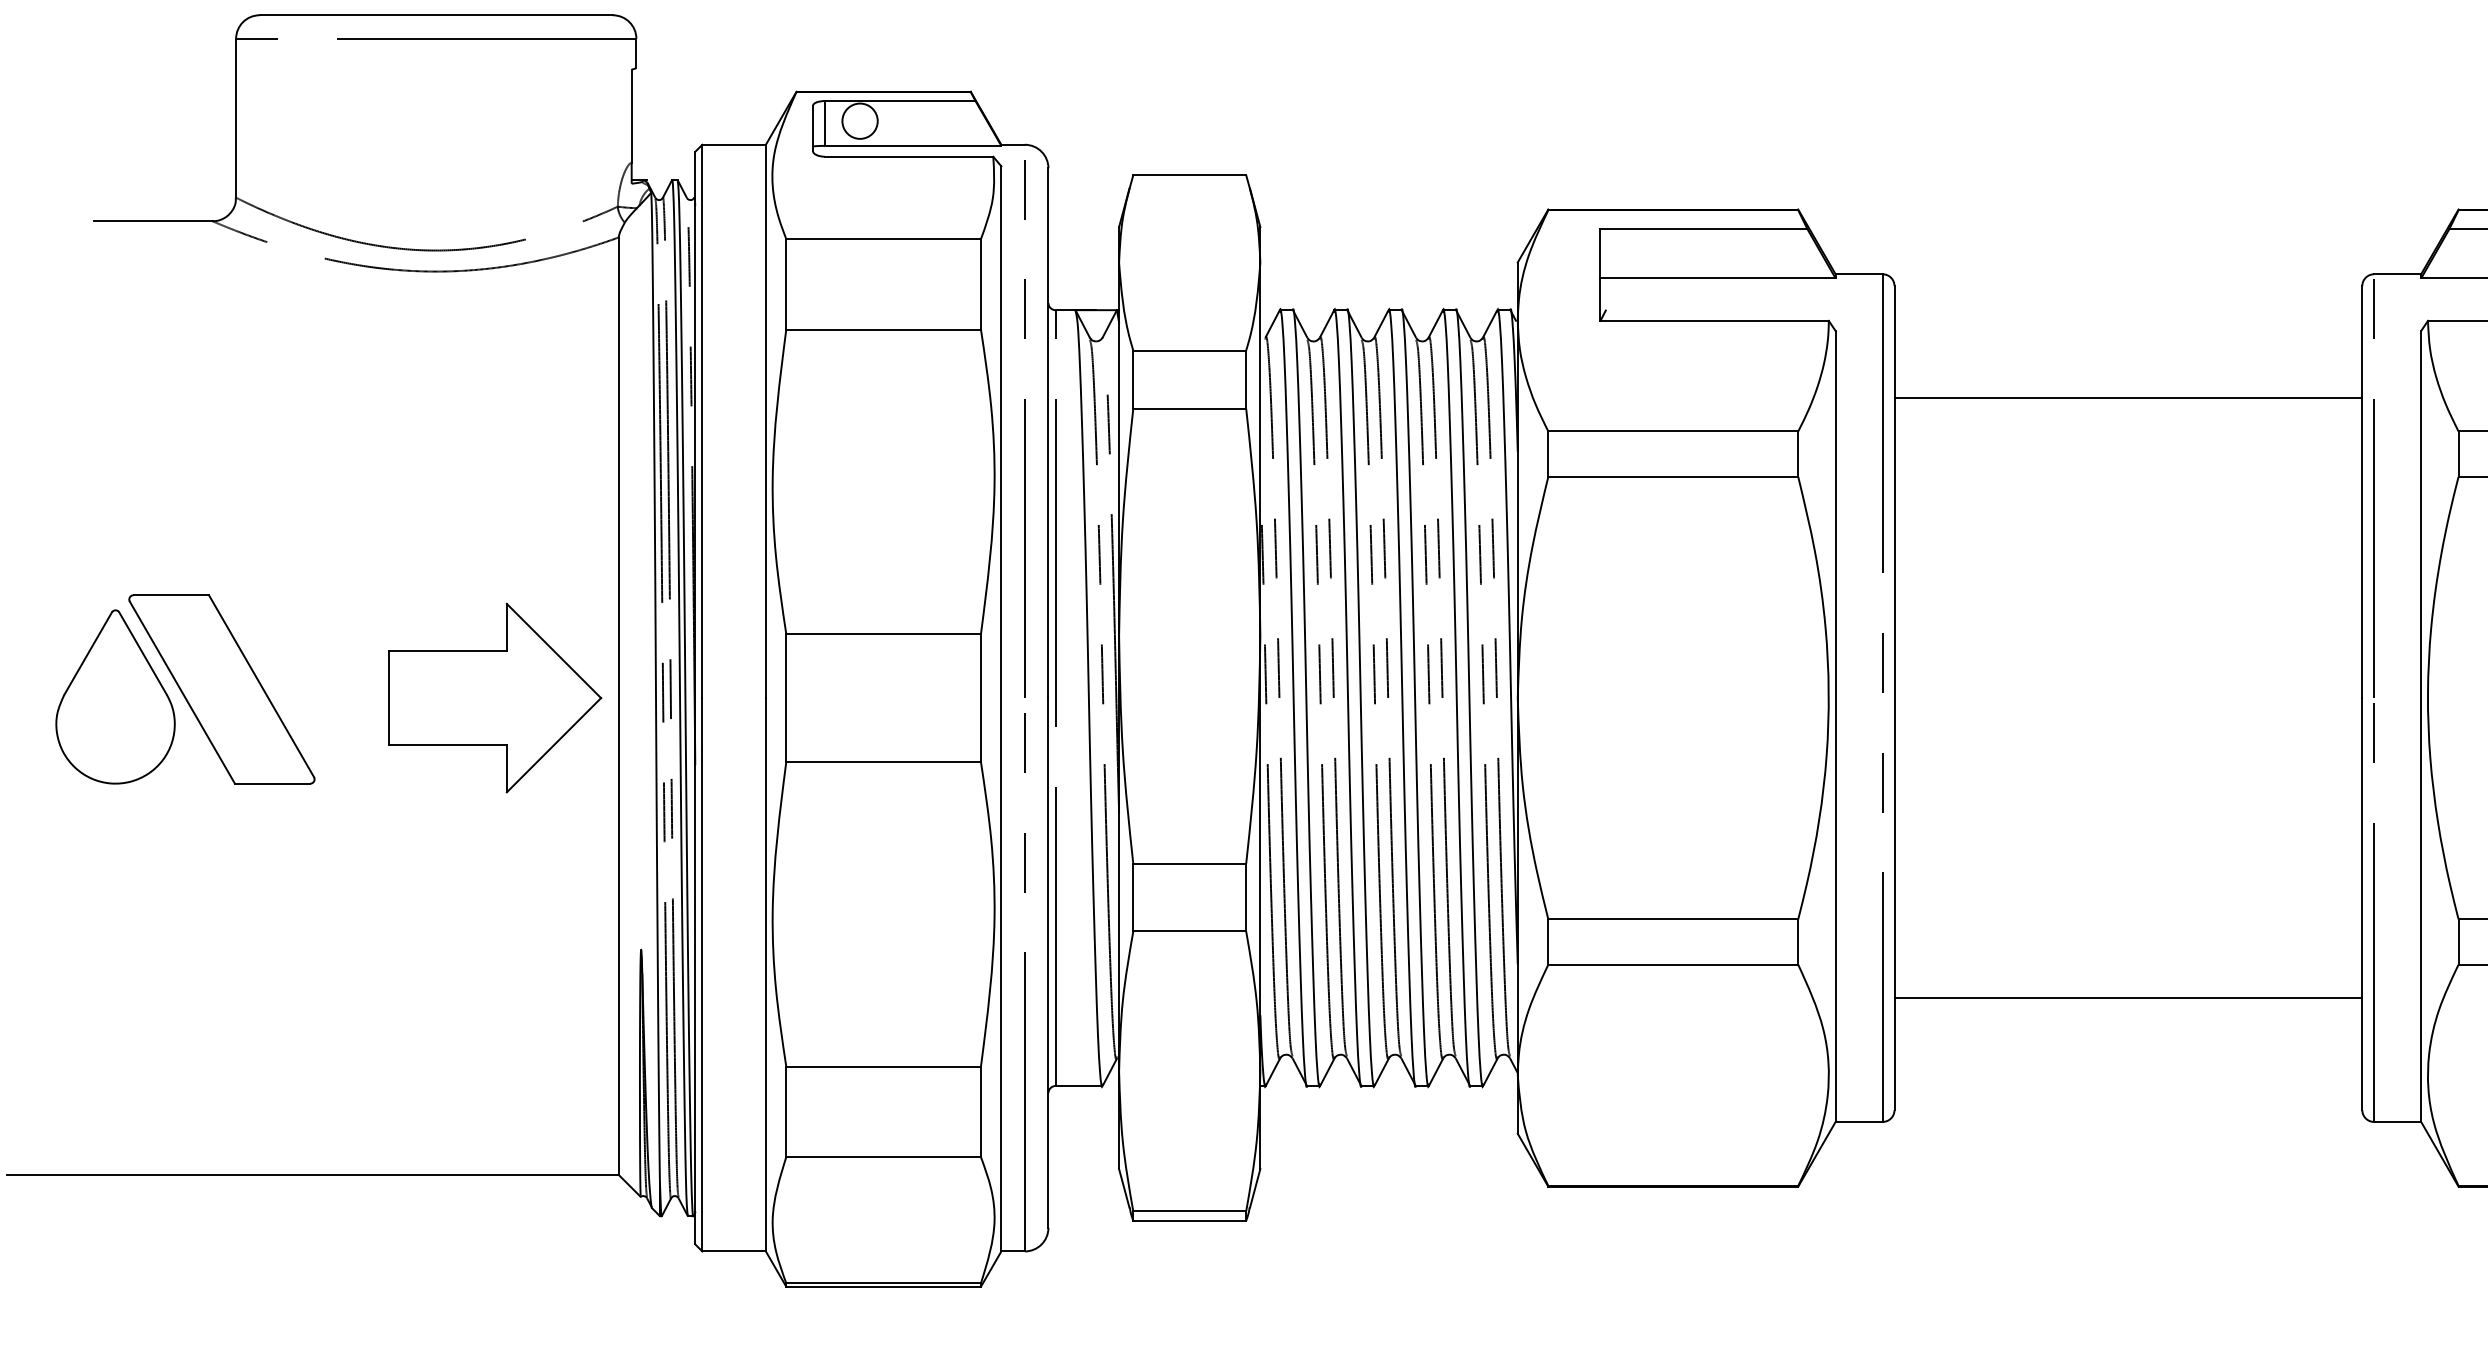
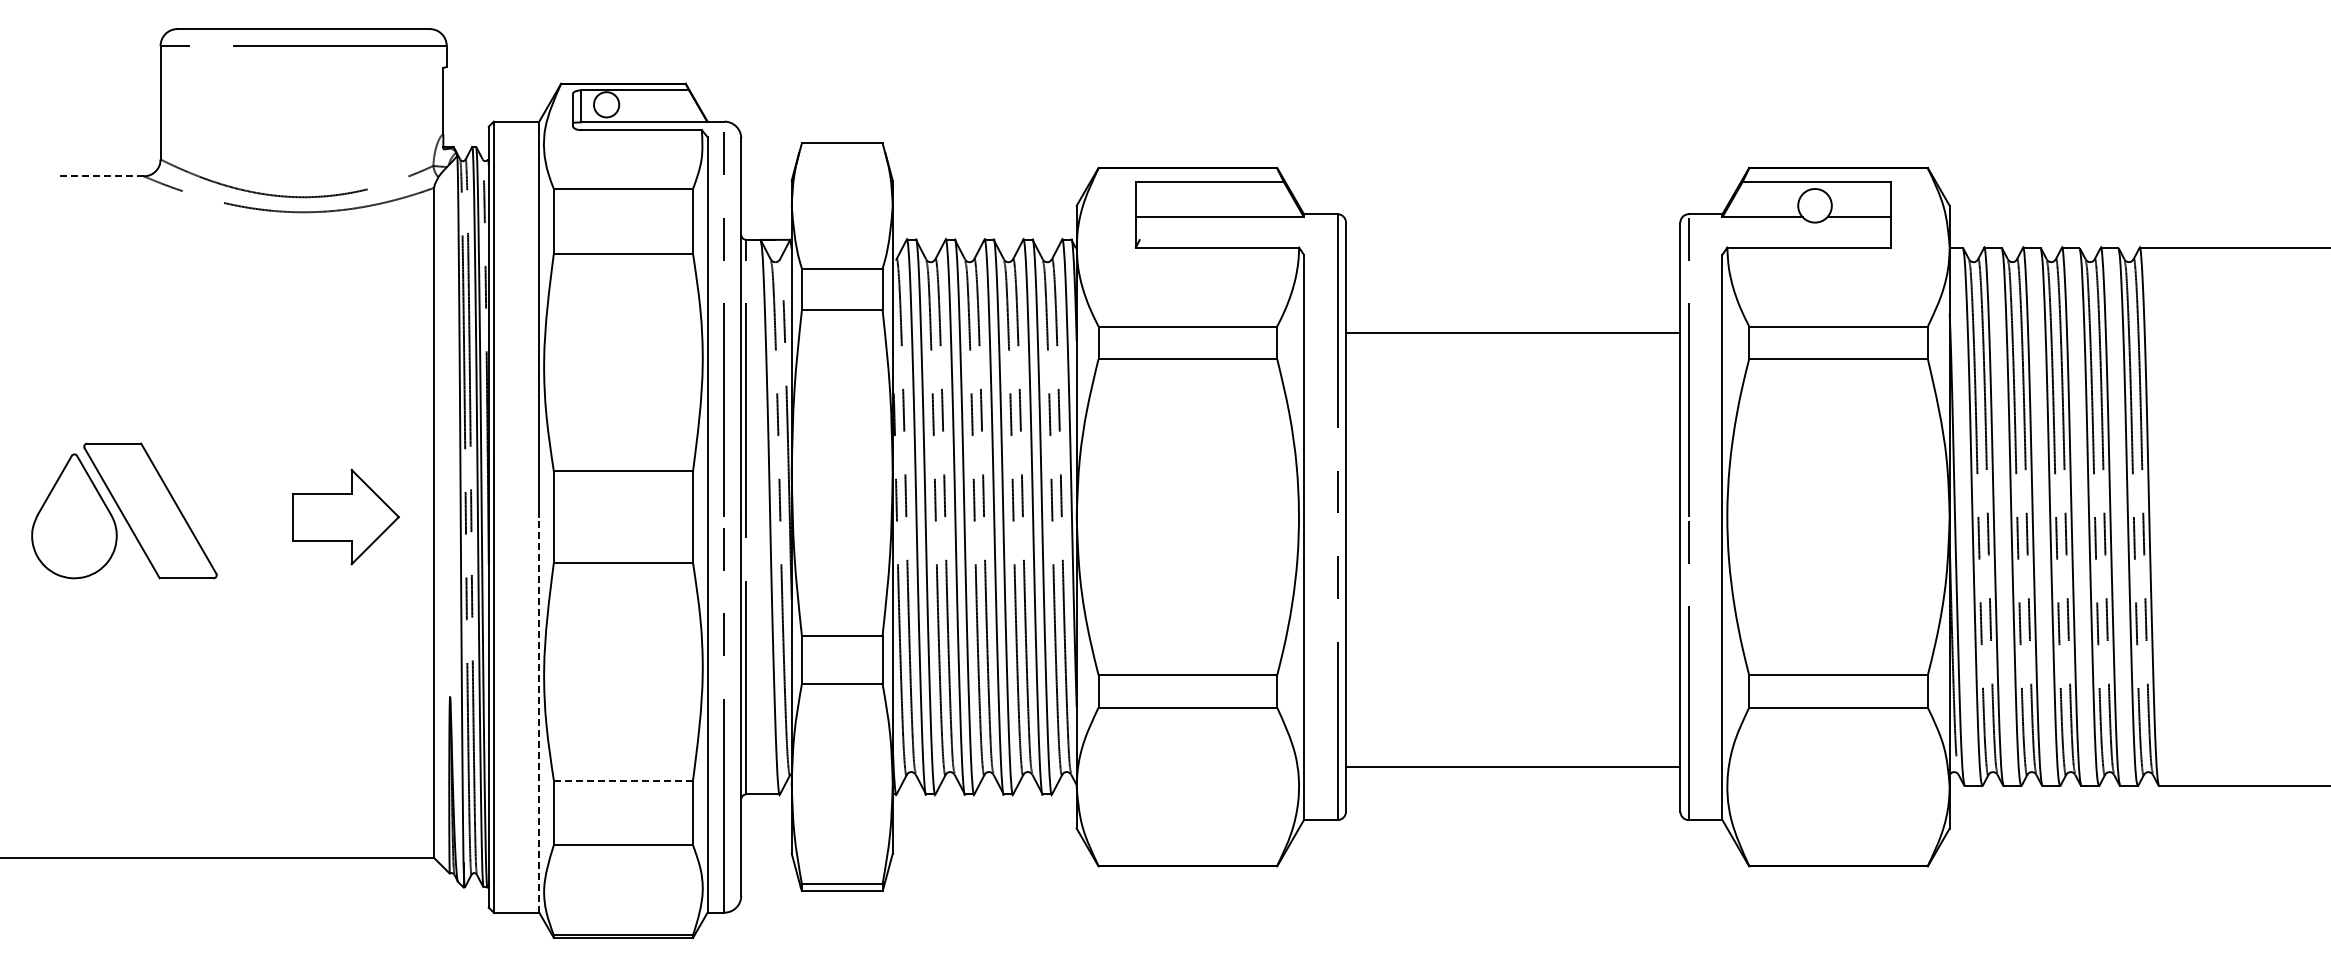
line: (153, 221) -> (101, 176), solid -> dashed
line: (2128, 397) -> (1513, 332), moved
part: (494, 697) -> (345, 516), size x0.7
line: (766, 974) -> (539, 714), solid -> dashed
line: (2128, 997) -> (1513, 766), moved
line: (883, 1066) -> (623, 780), solid -> dashed

